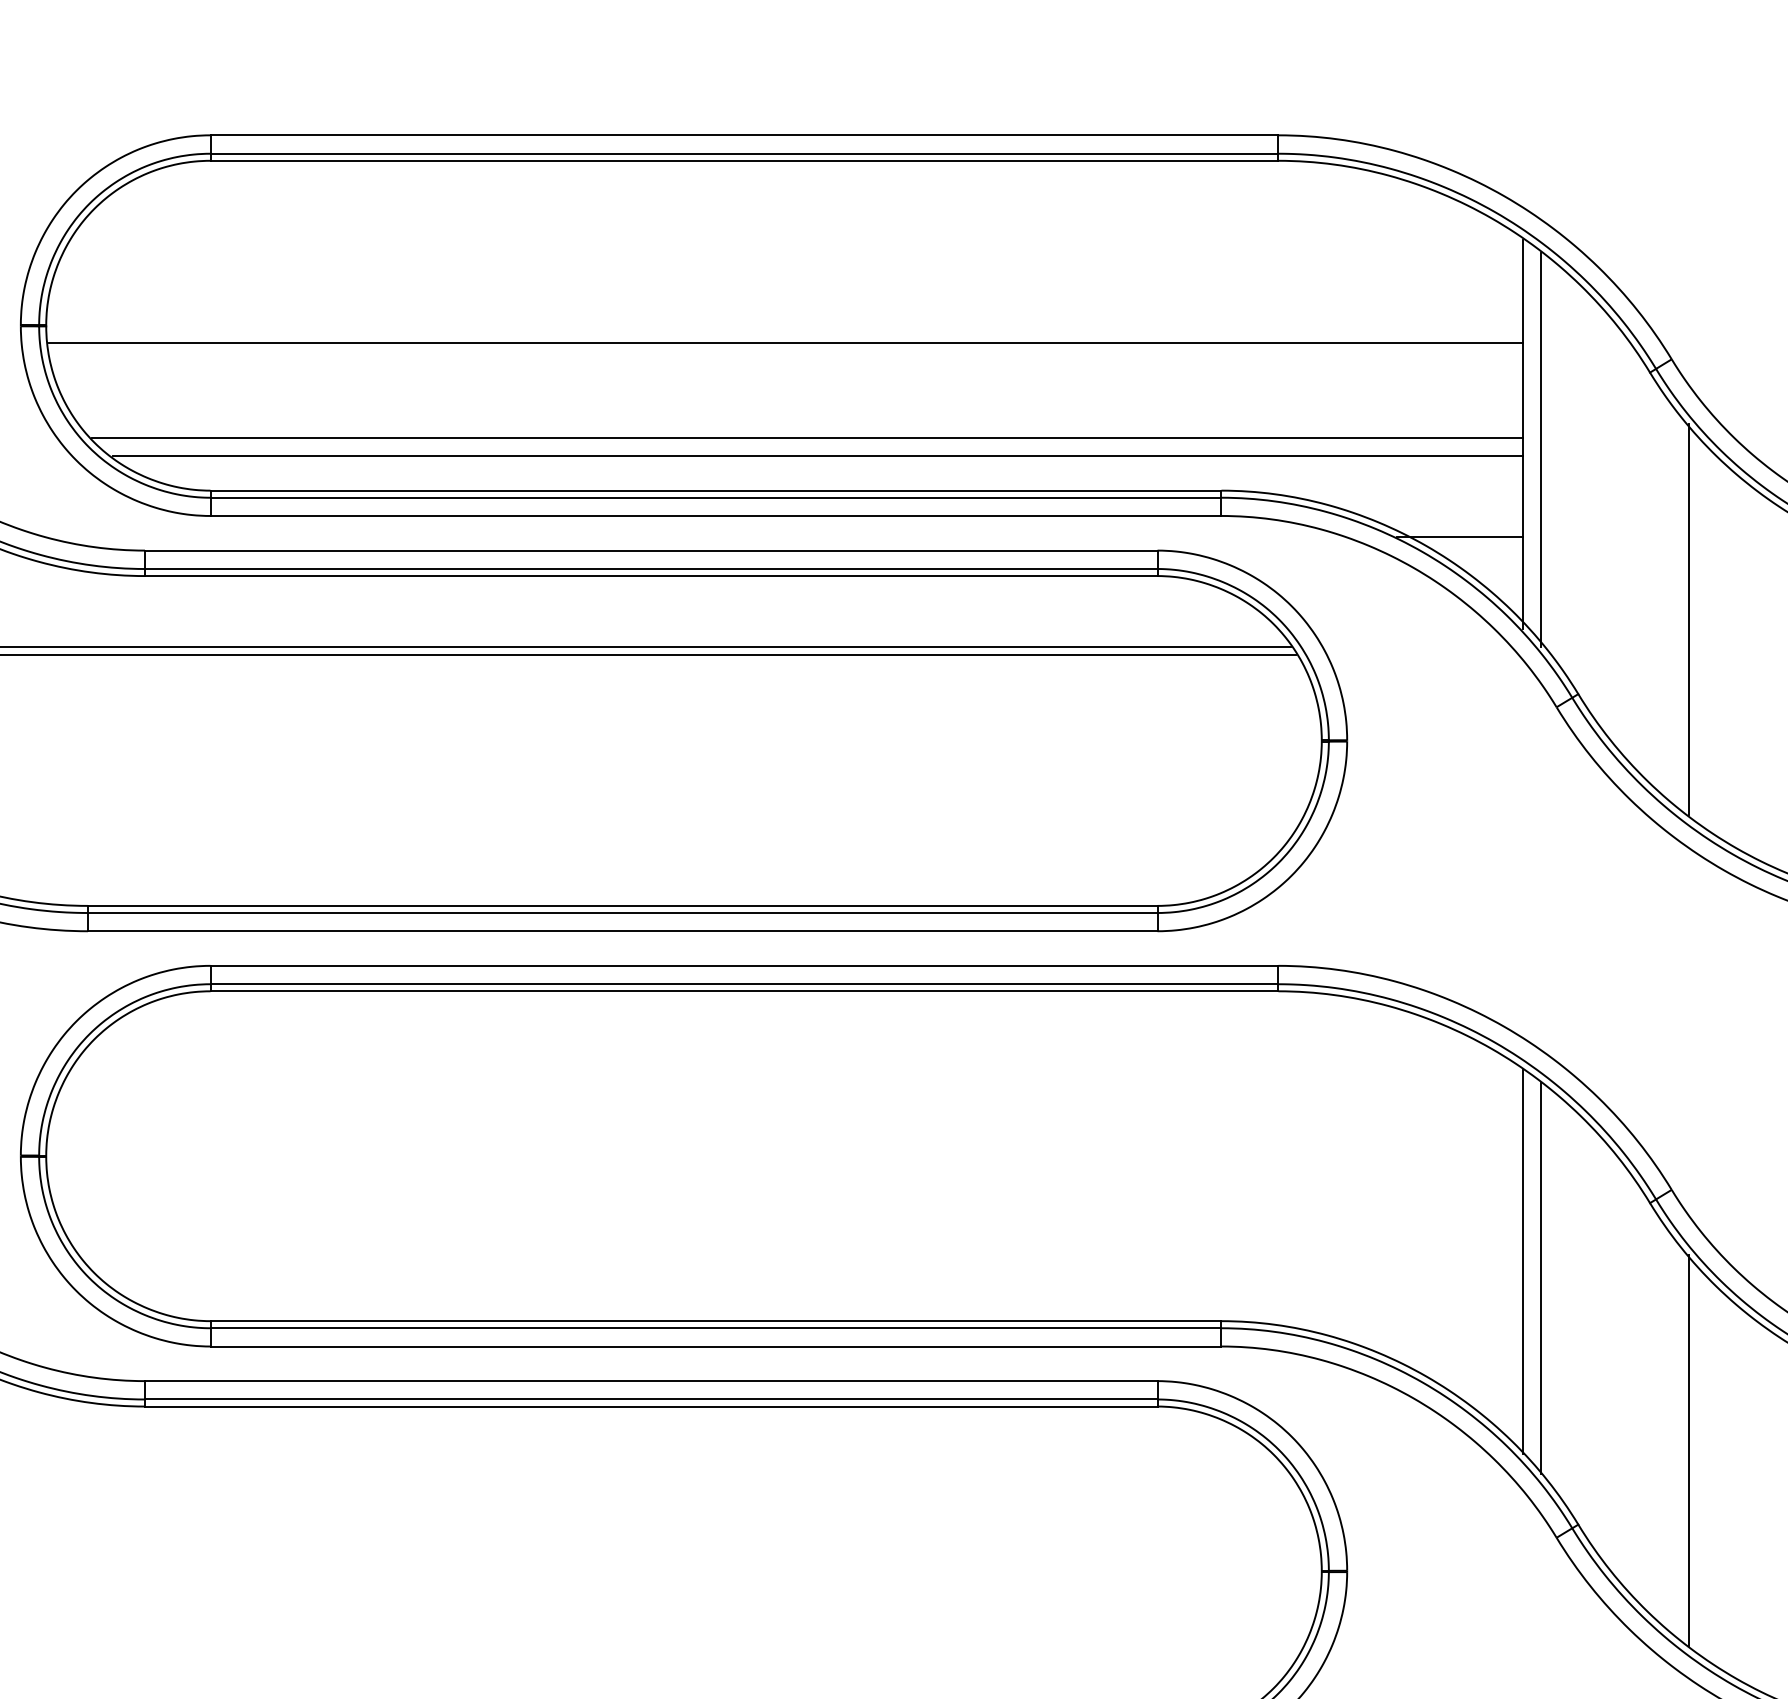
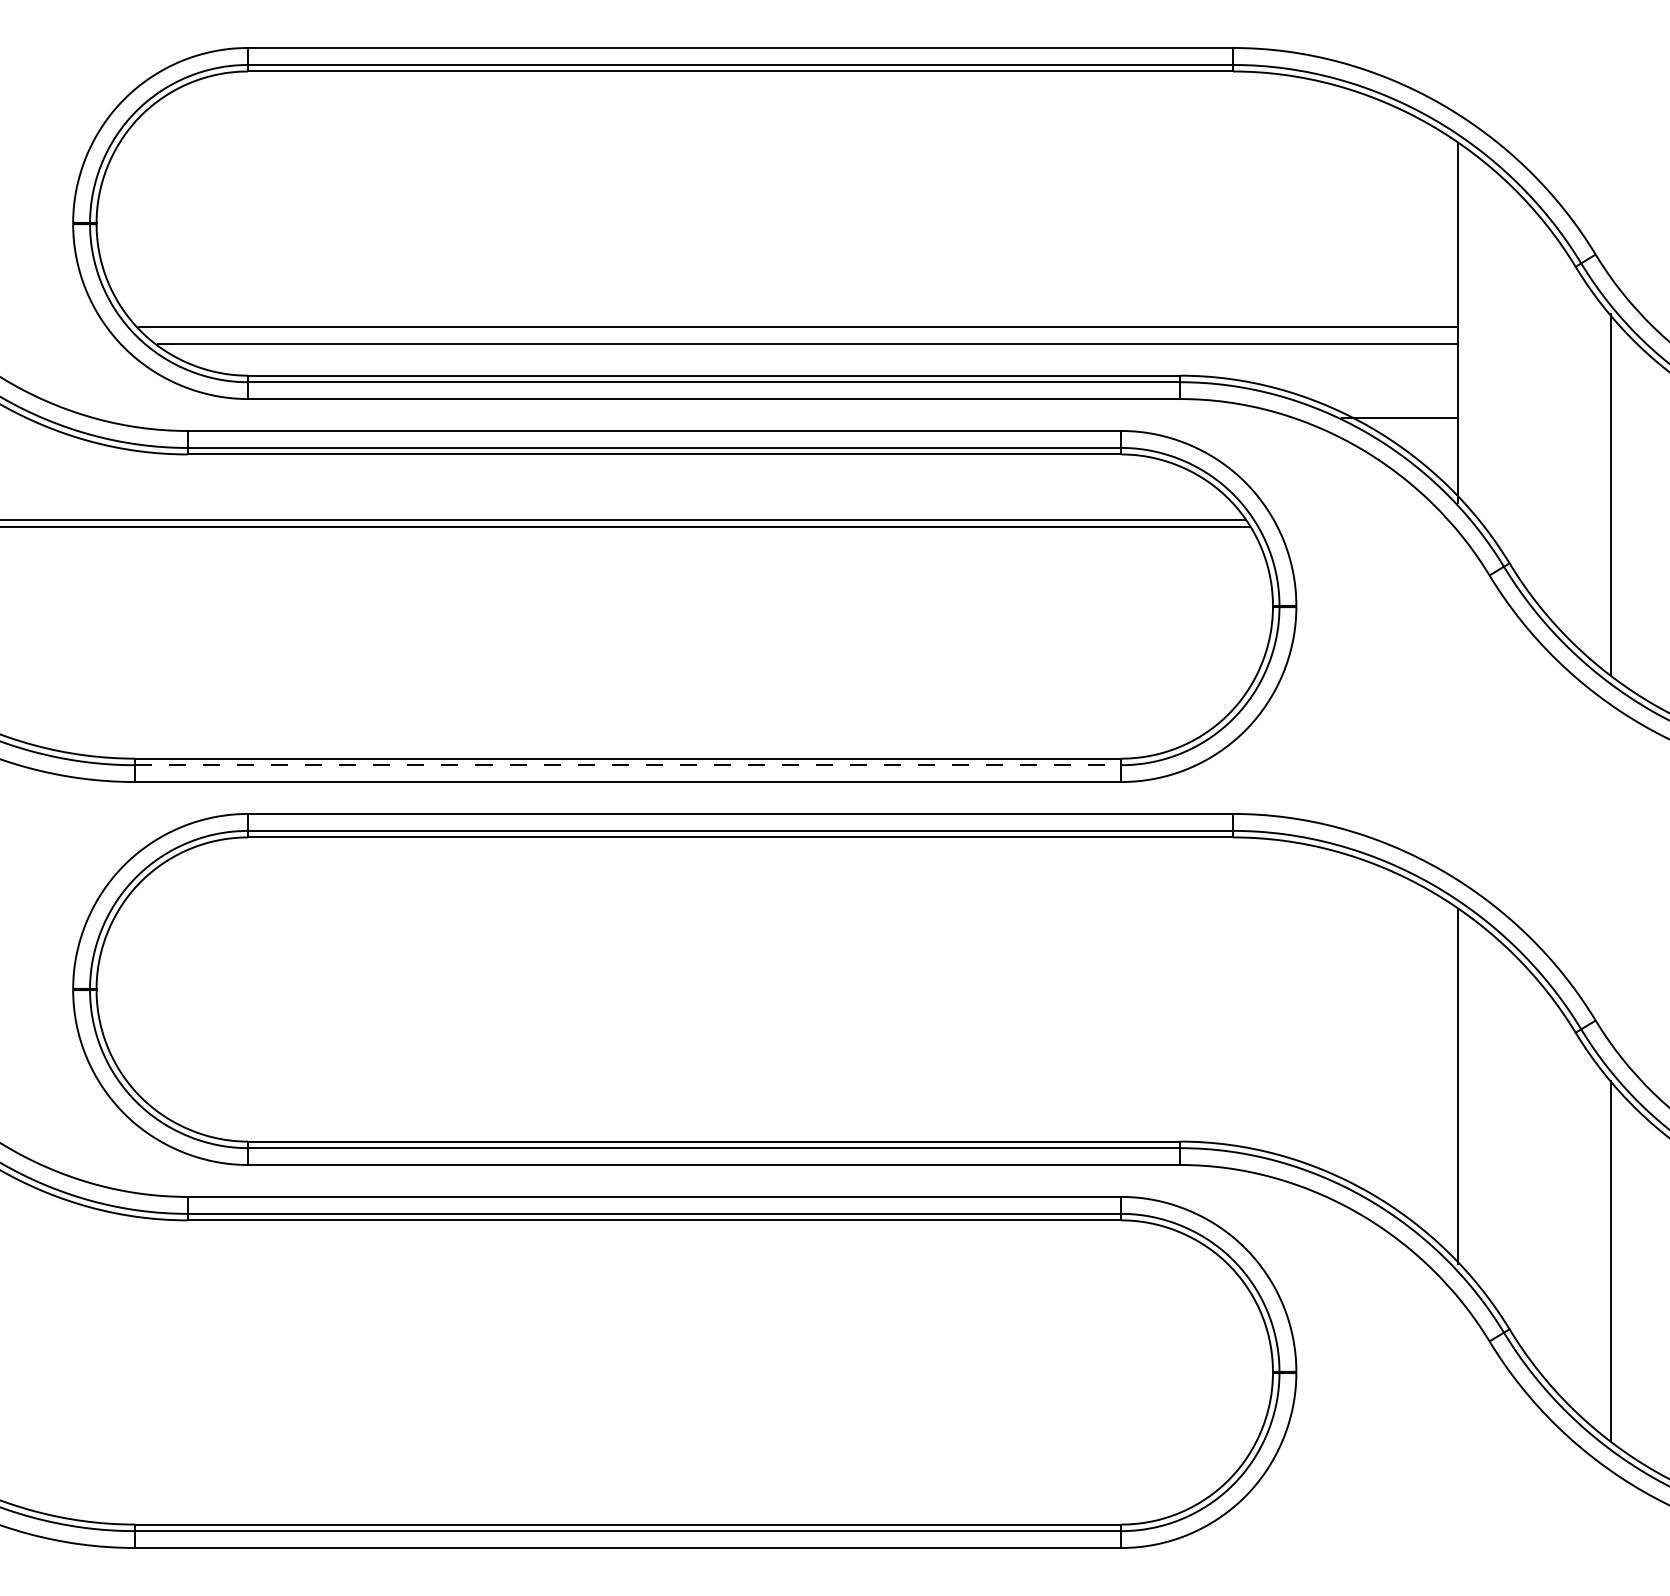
line: (785, 342) -> (778, 239), removed
line: (1541, 449) -> (1475, 337), removed
line: (623, 913) -> (628, 765), solid -> dashed
line: (1541, 1277) -> (1475, 1101), removed

